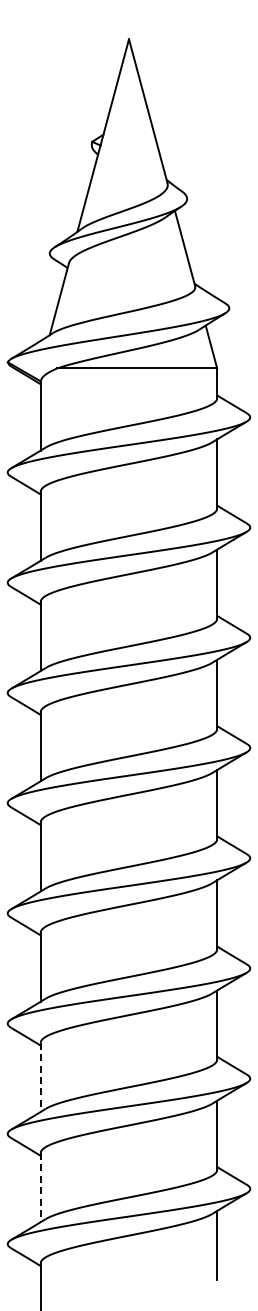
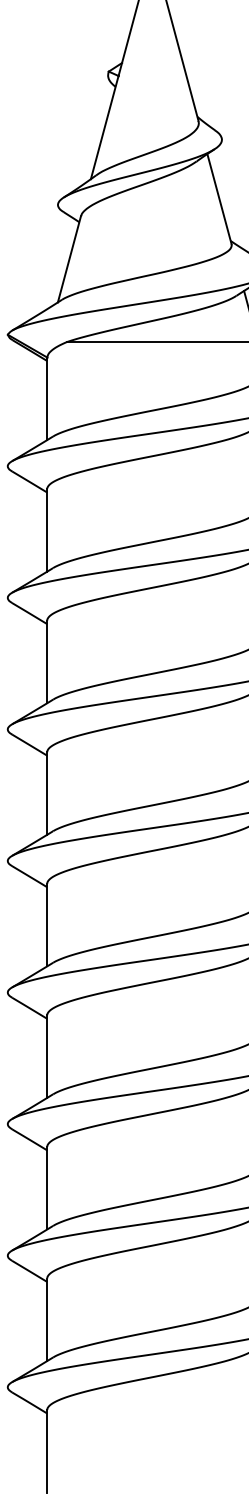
line: (40, 1077) -> (46, 1188), dashed -> solid
line: (40, 1187) -> (46, 1319), dashed -> solid

